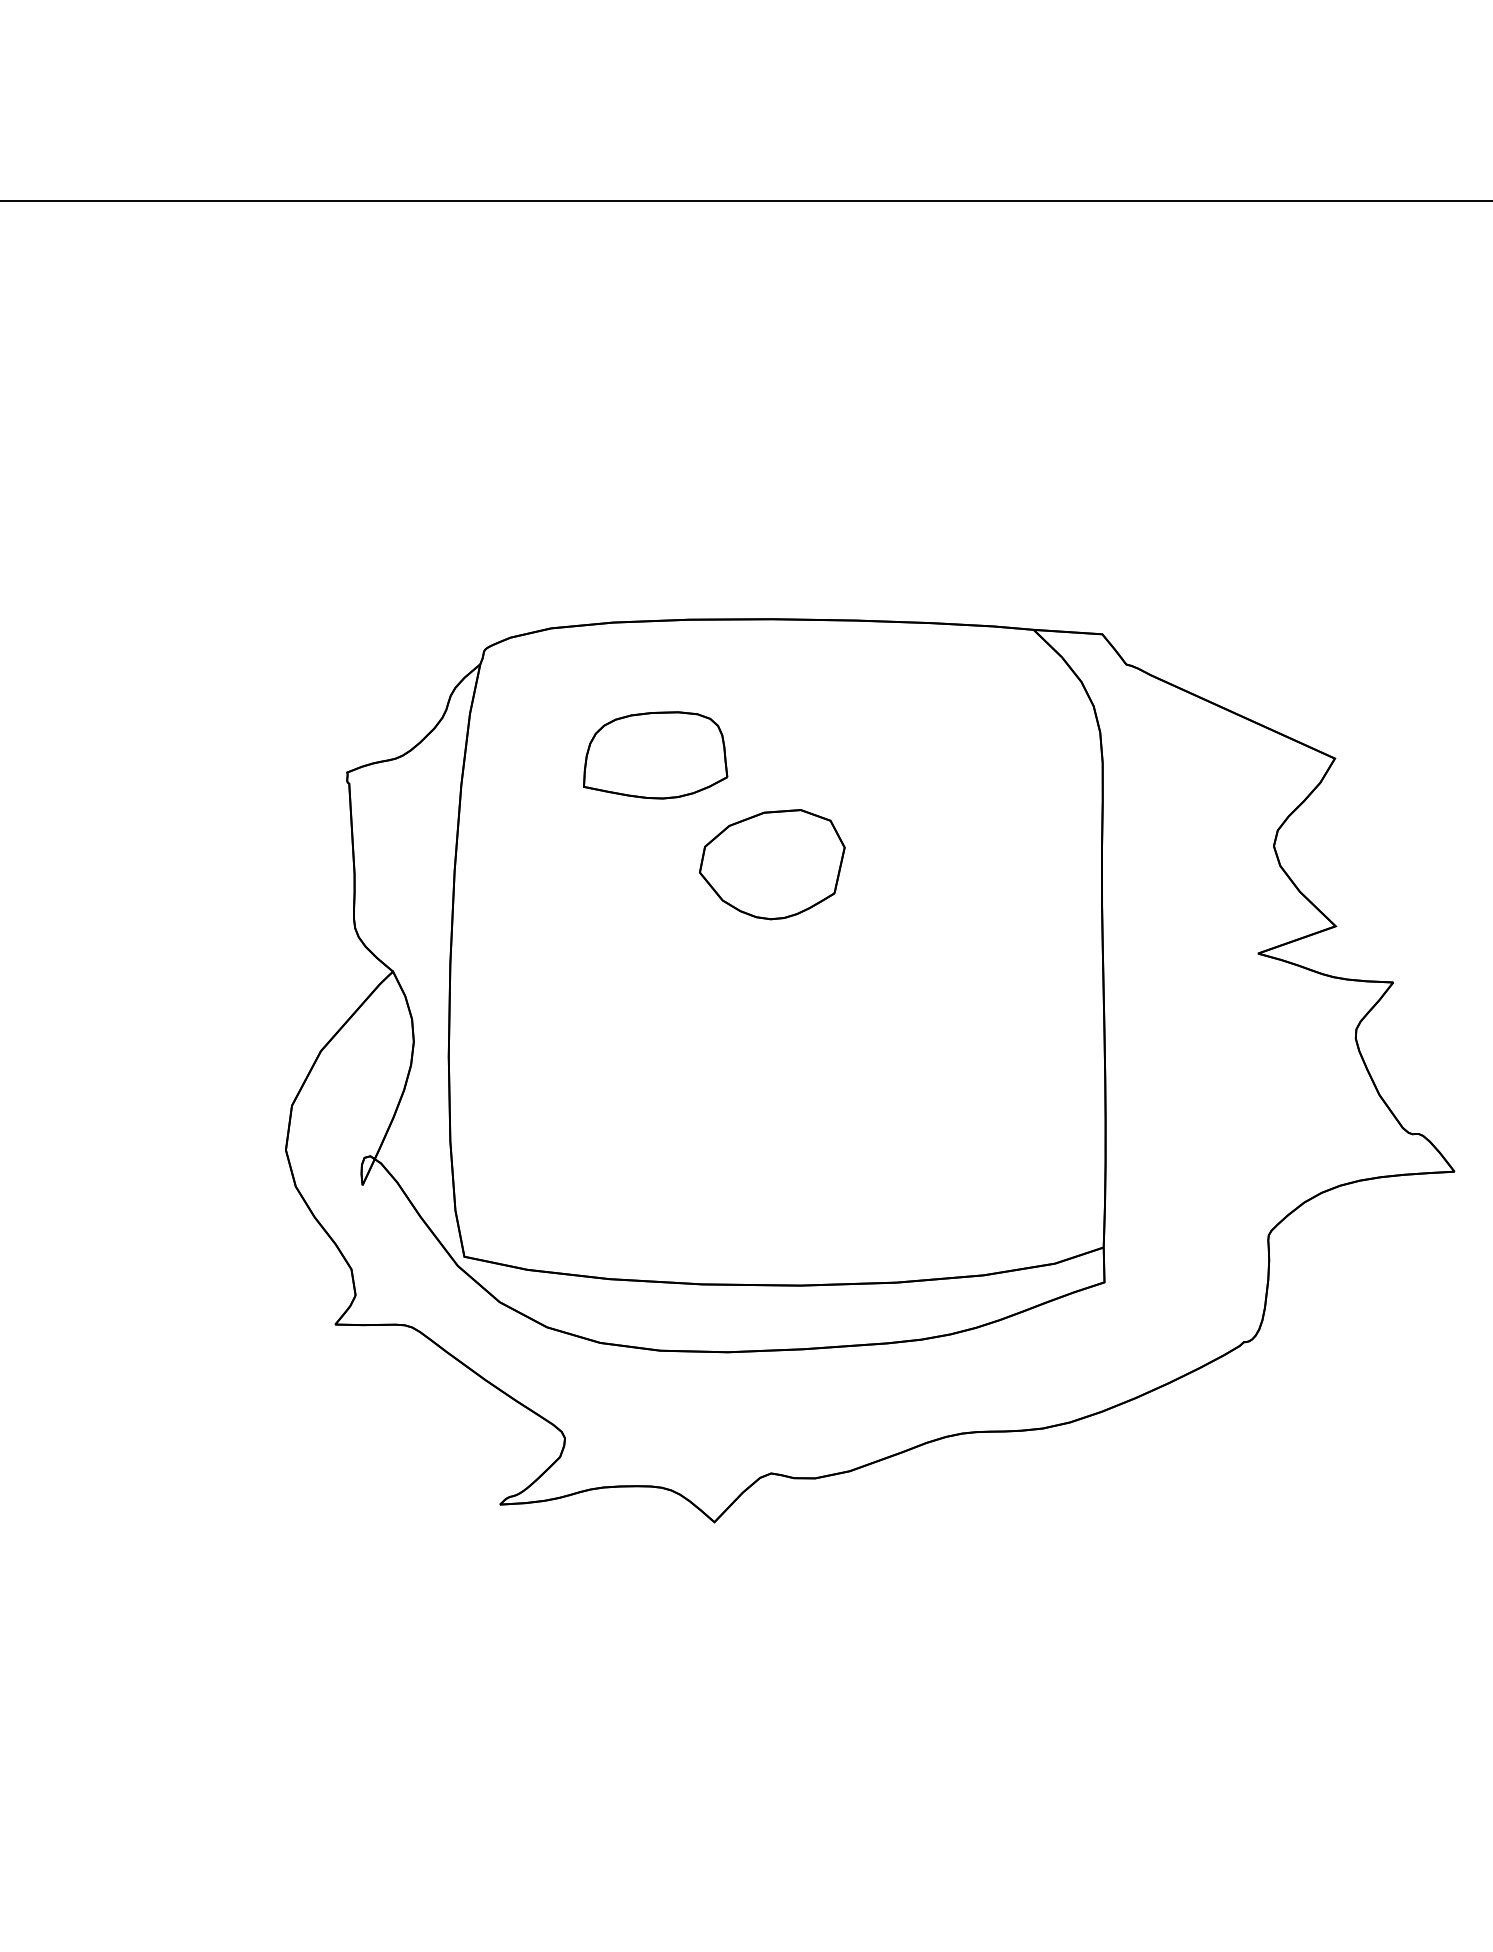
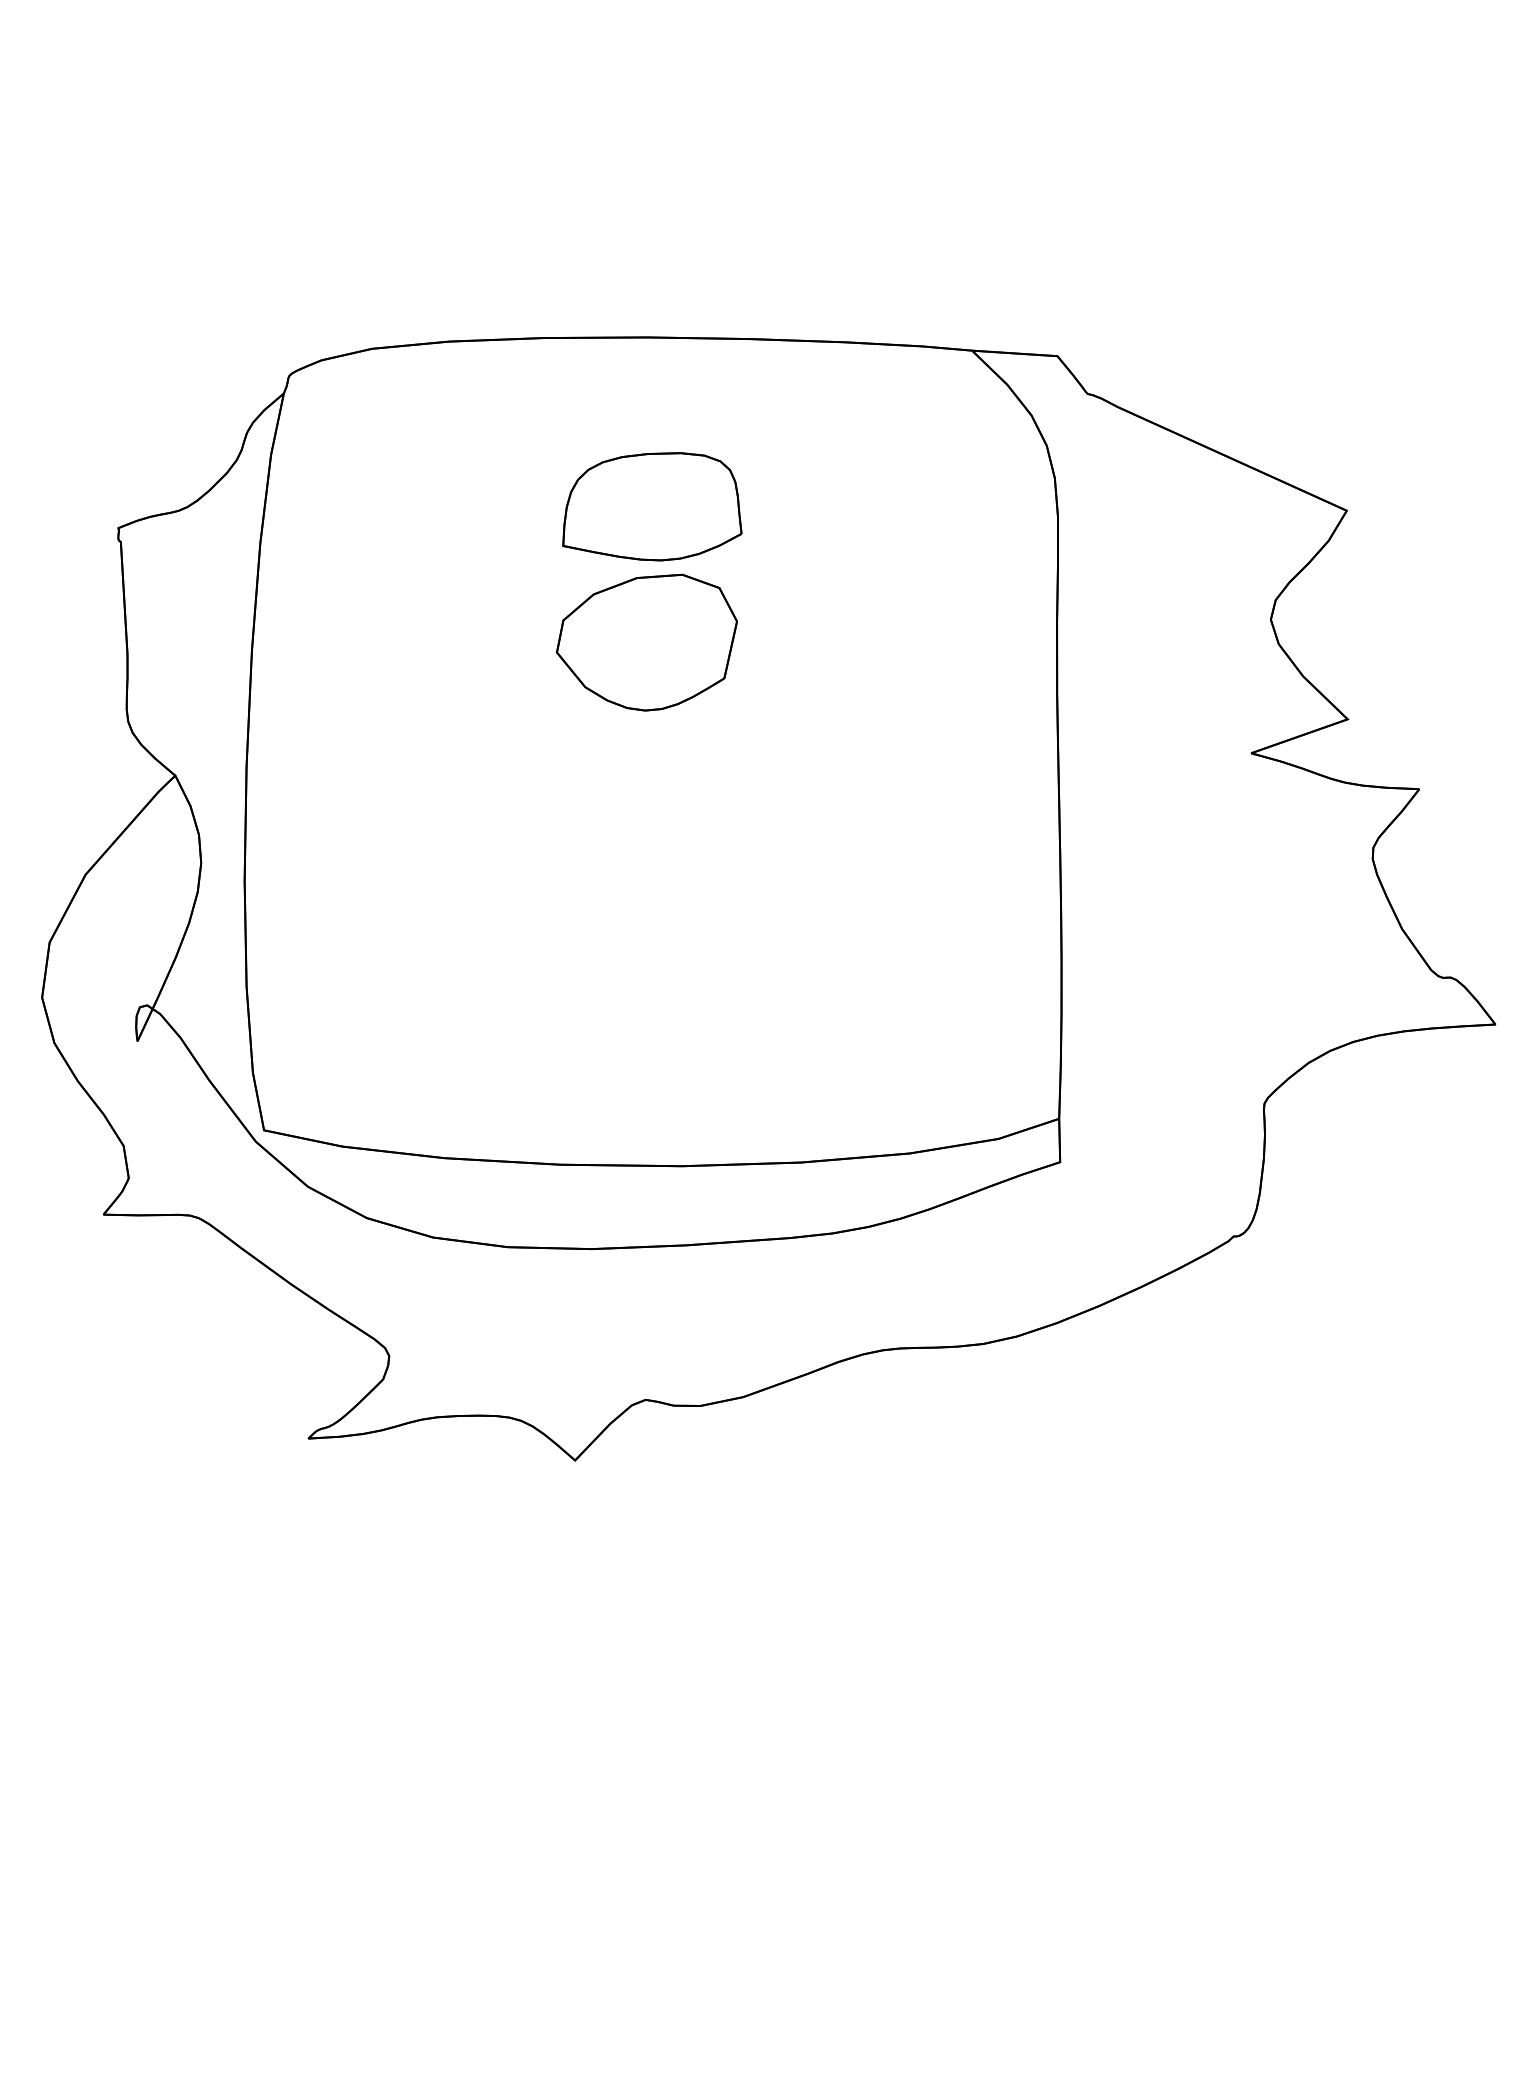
part: (655, 755) -> (652, 506), moved

